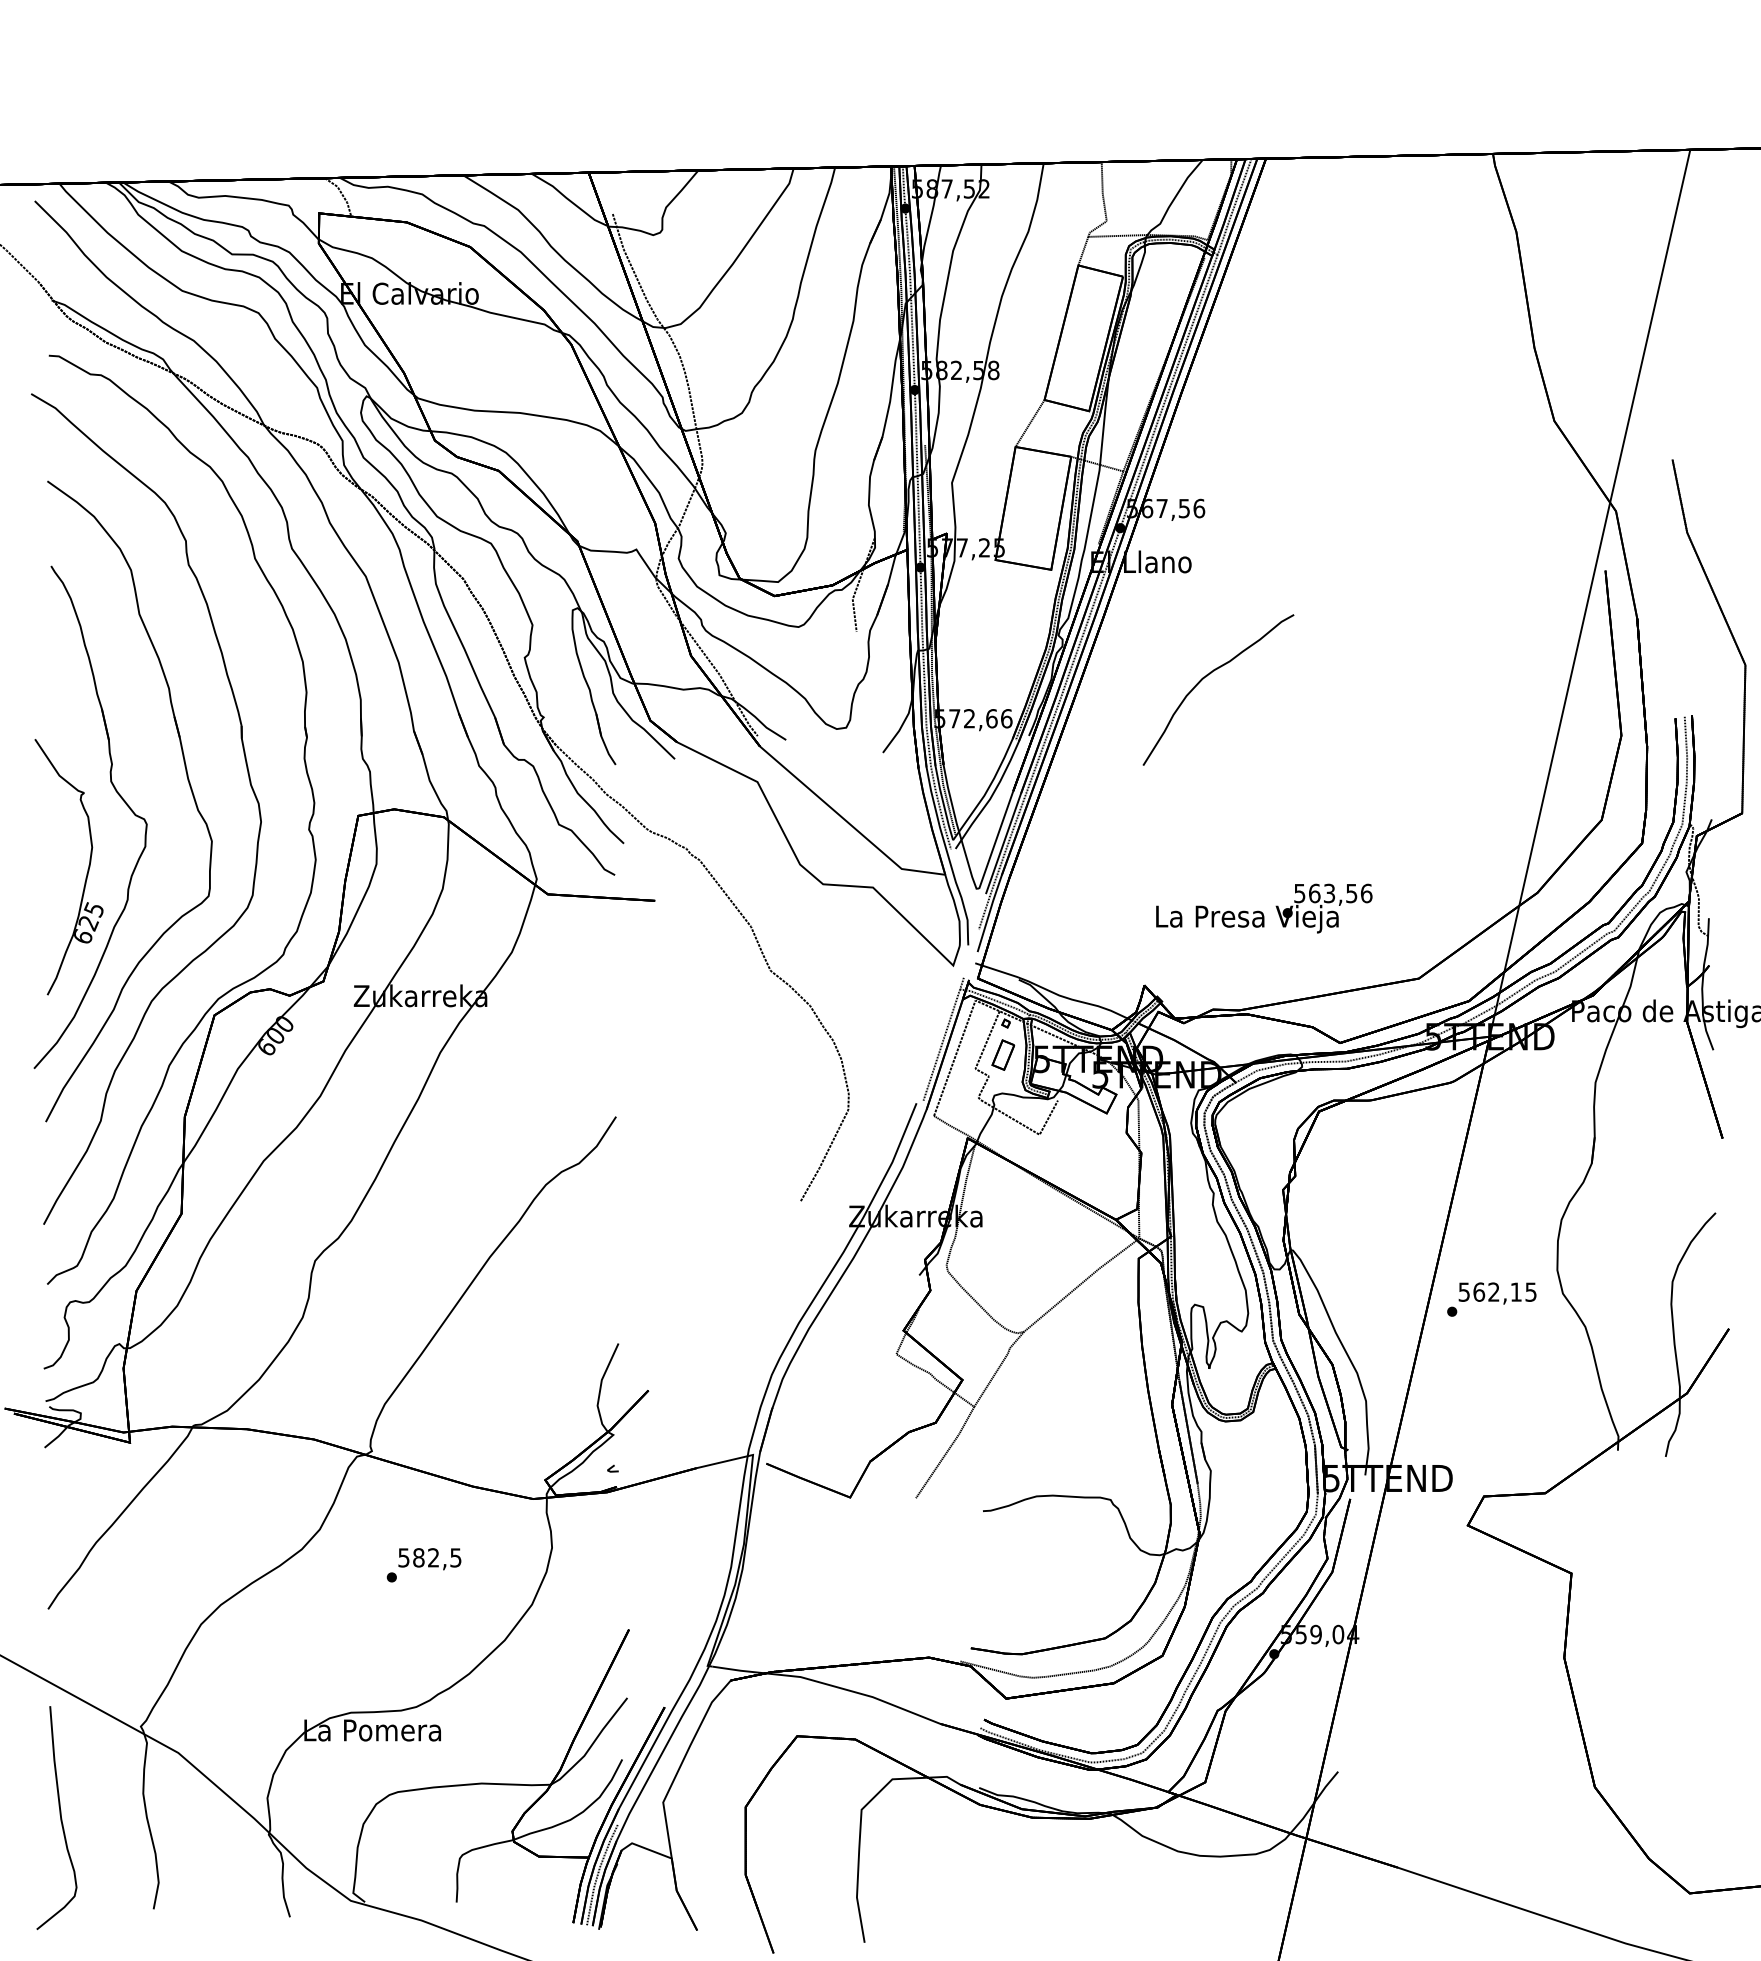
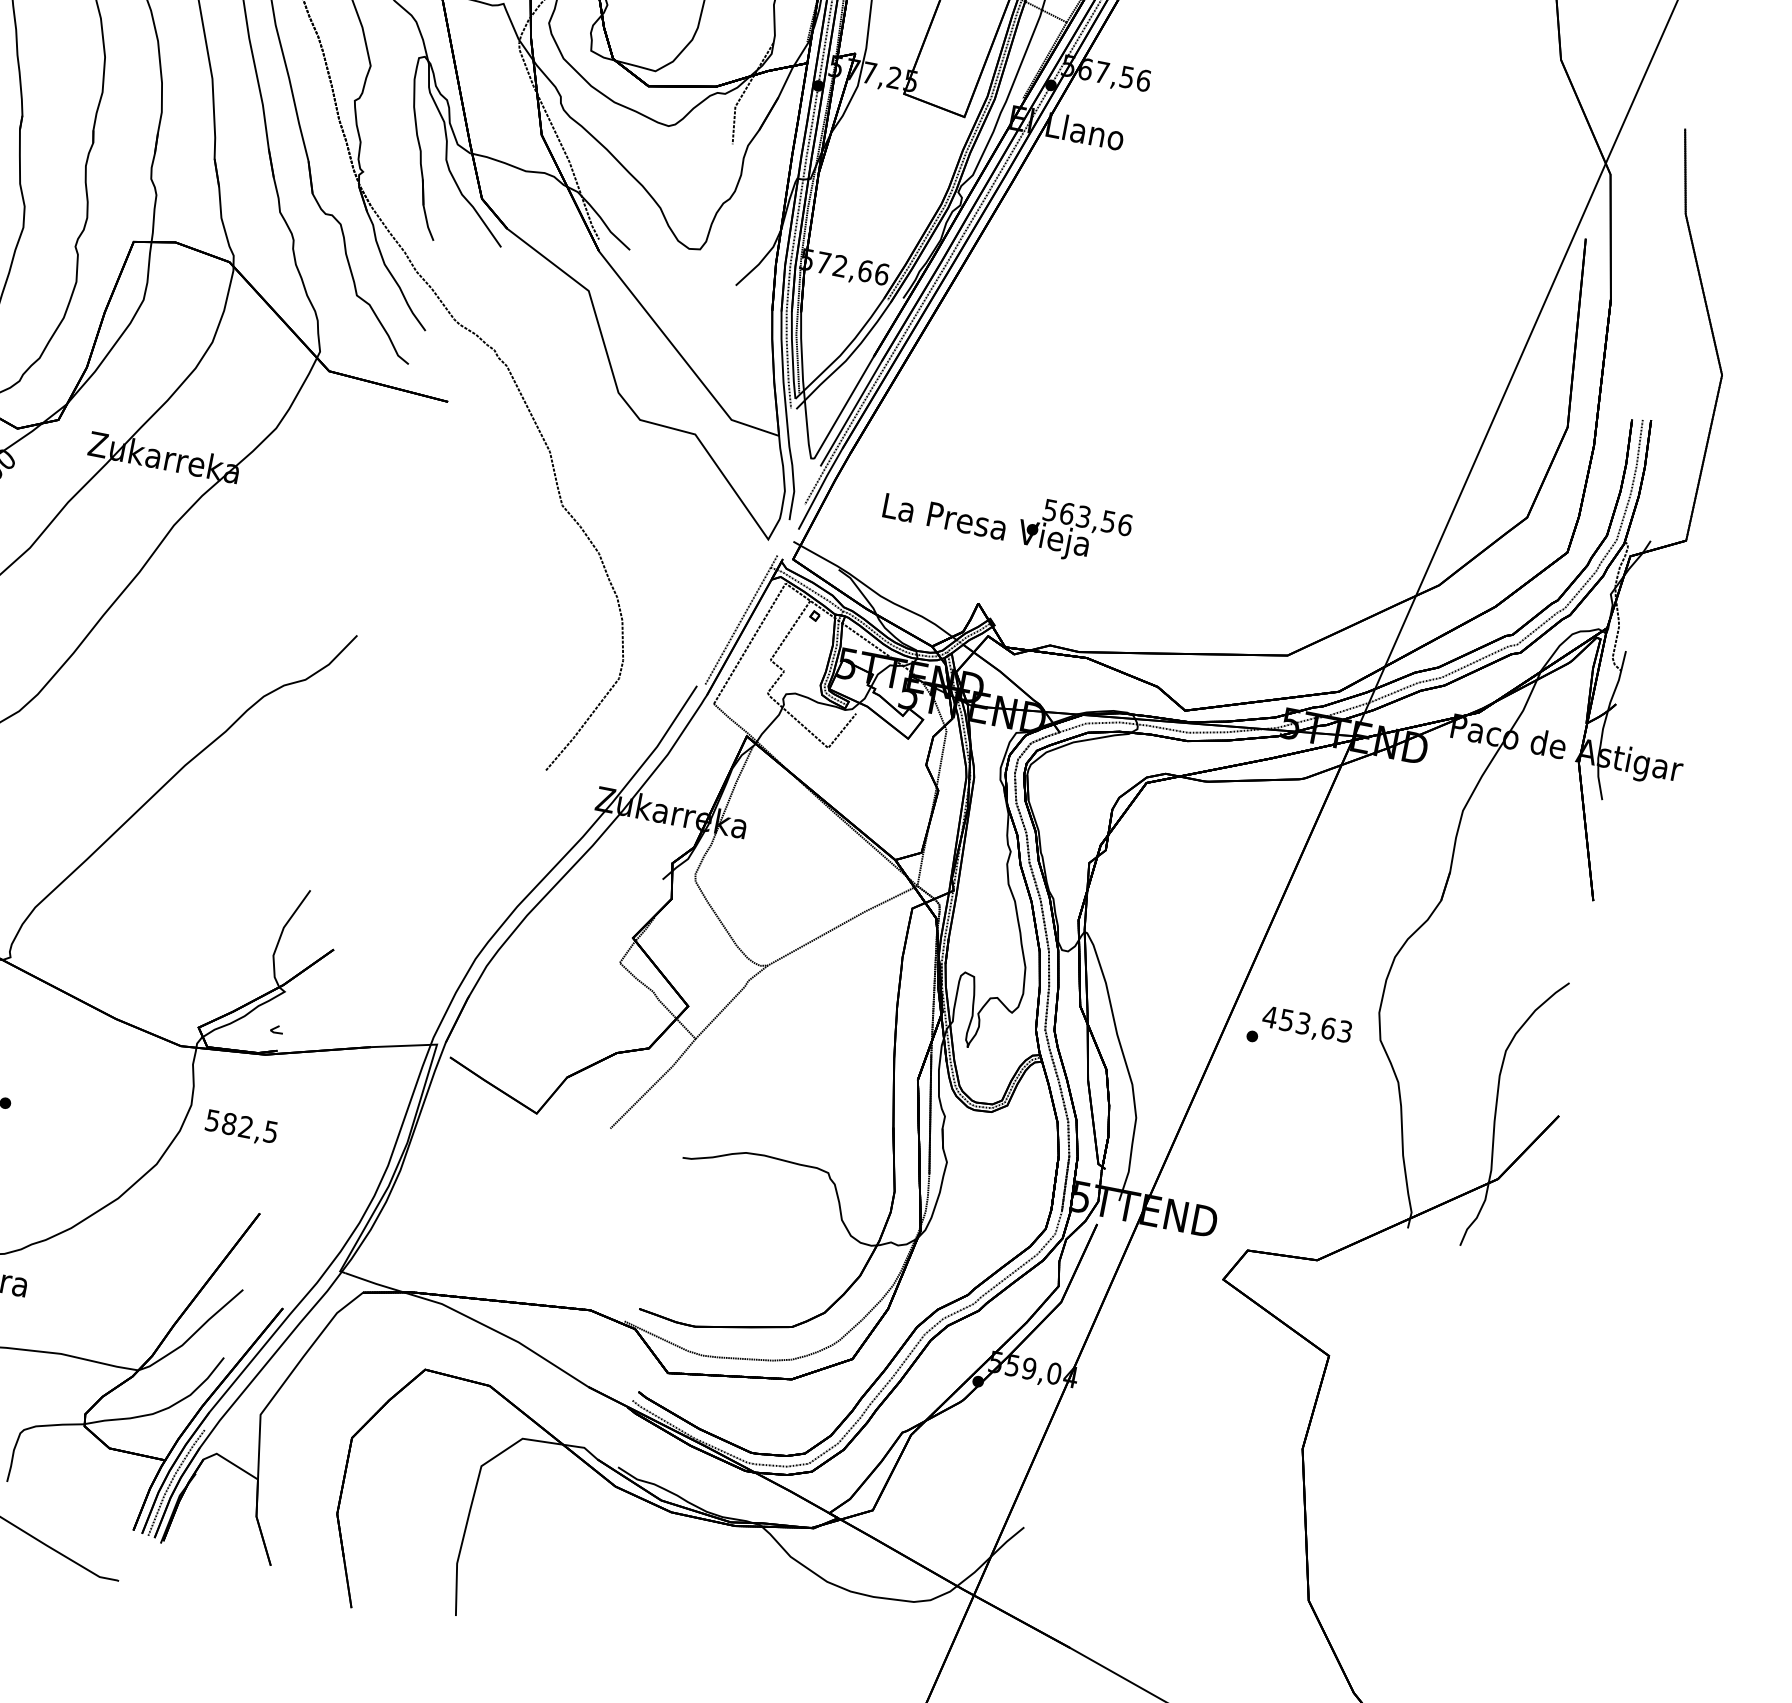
part: (1206, 677) -> (1115, 271), removed
text: (1264, 908) -> (1007, 519), moved
part: (1003, 1054) -> (805, 650), removed
text: (1497, 1291) -> (1307, 1023), 562,15 -> 453,63
text: (429, 1559) -> (240, 1128), moved

